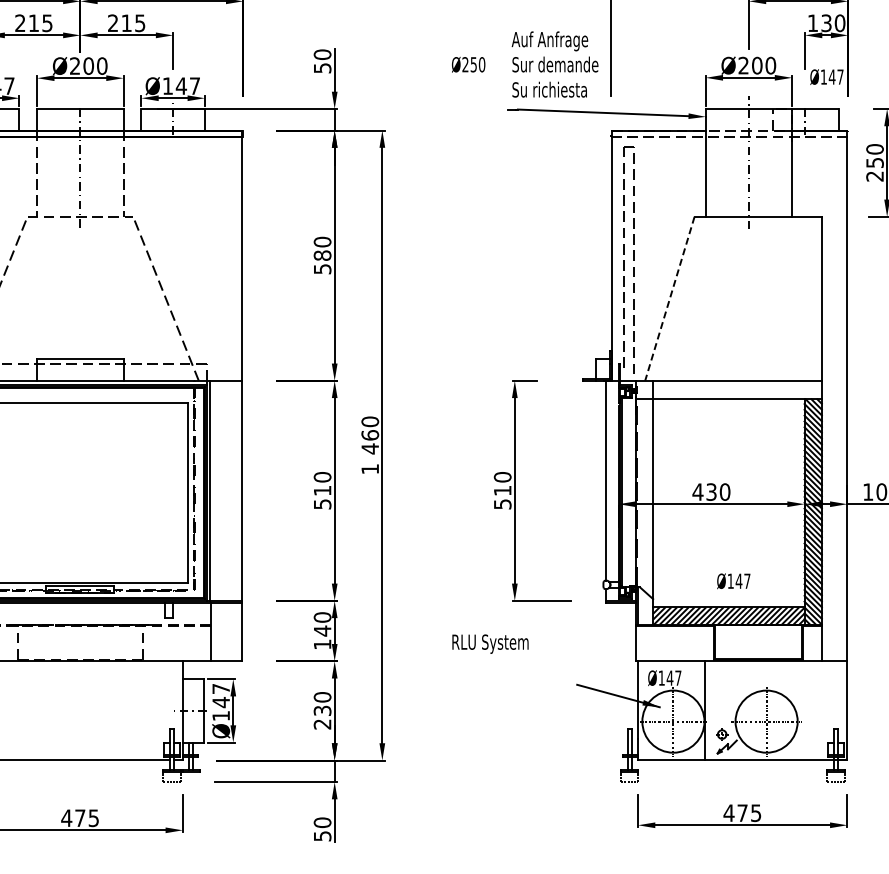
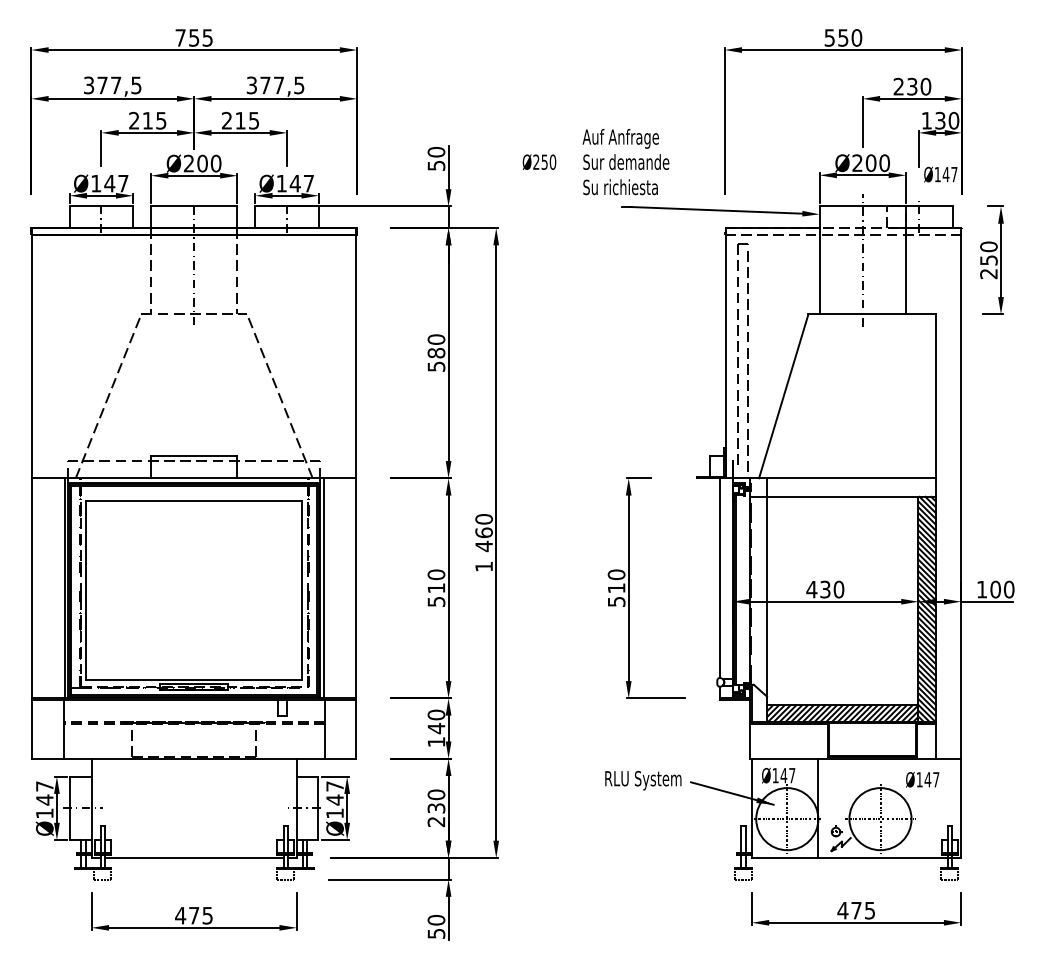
text: (524, 65) -> (595, 162), moved
line: (669, 299) -> (783, 396), dashed -> solid
text: (733, 581) -> (922, 779), moved
text: (490, 644) -> (643, 780), moved

